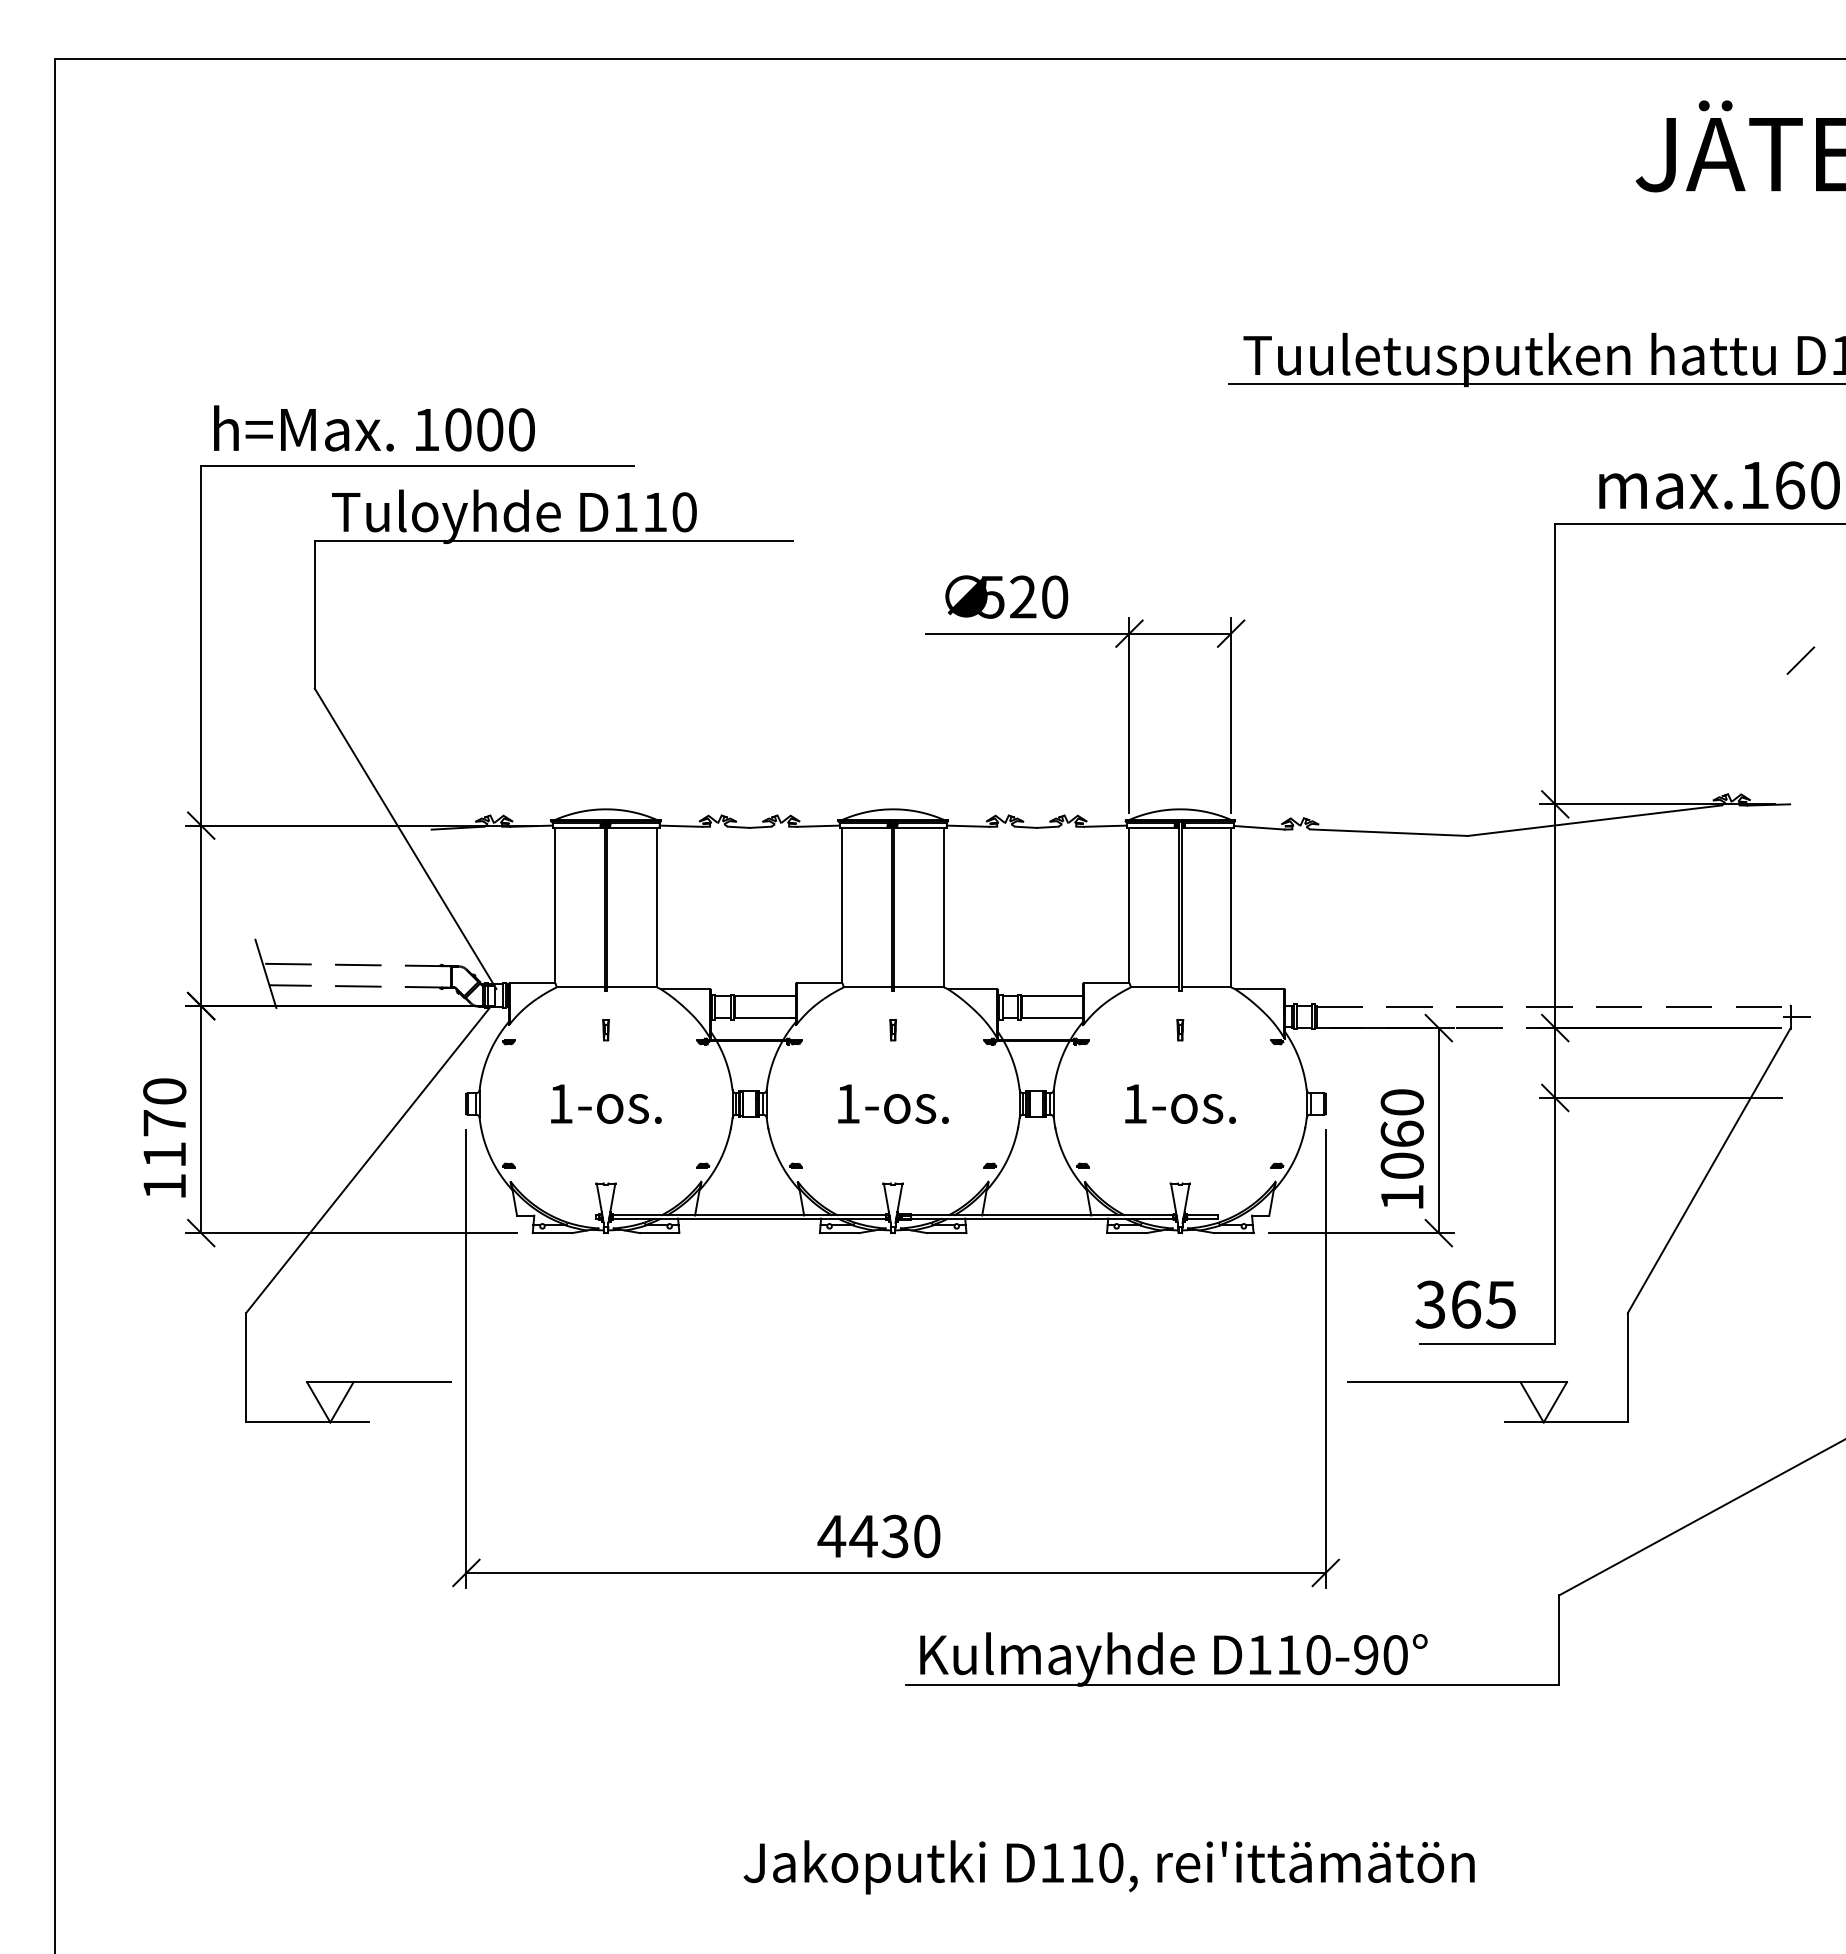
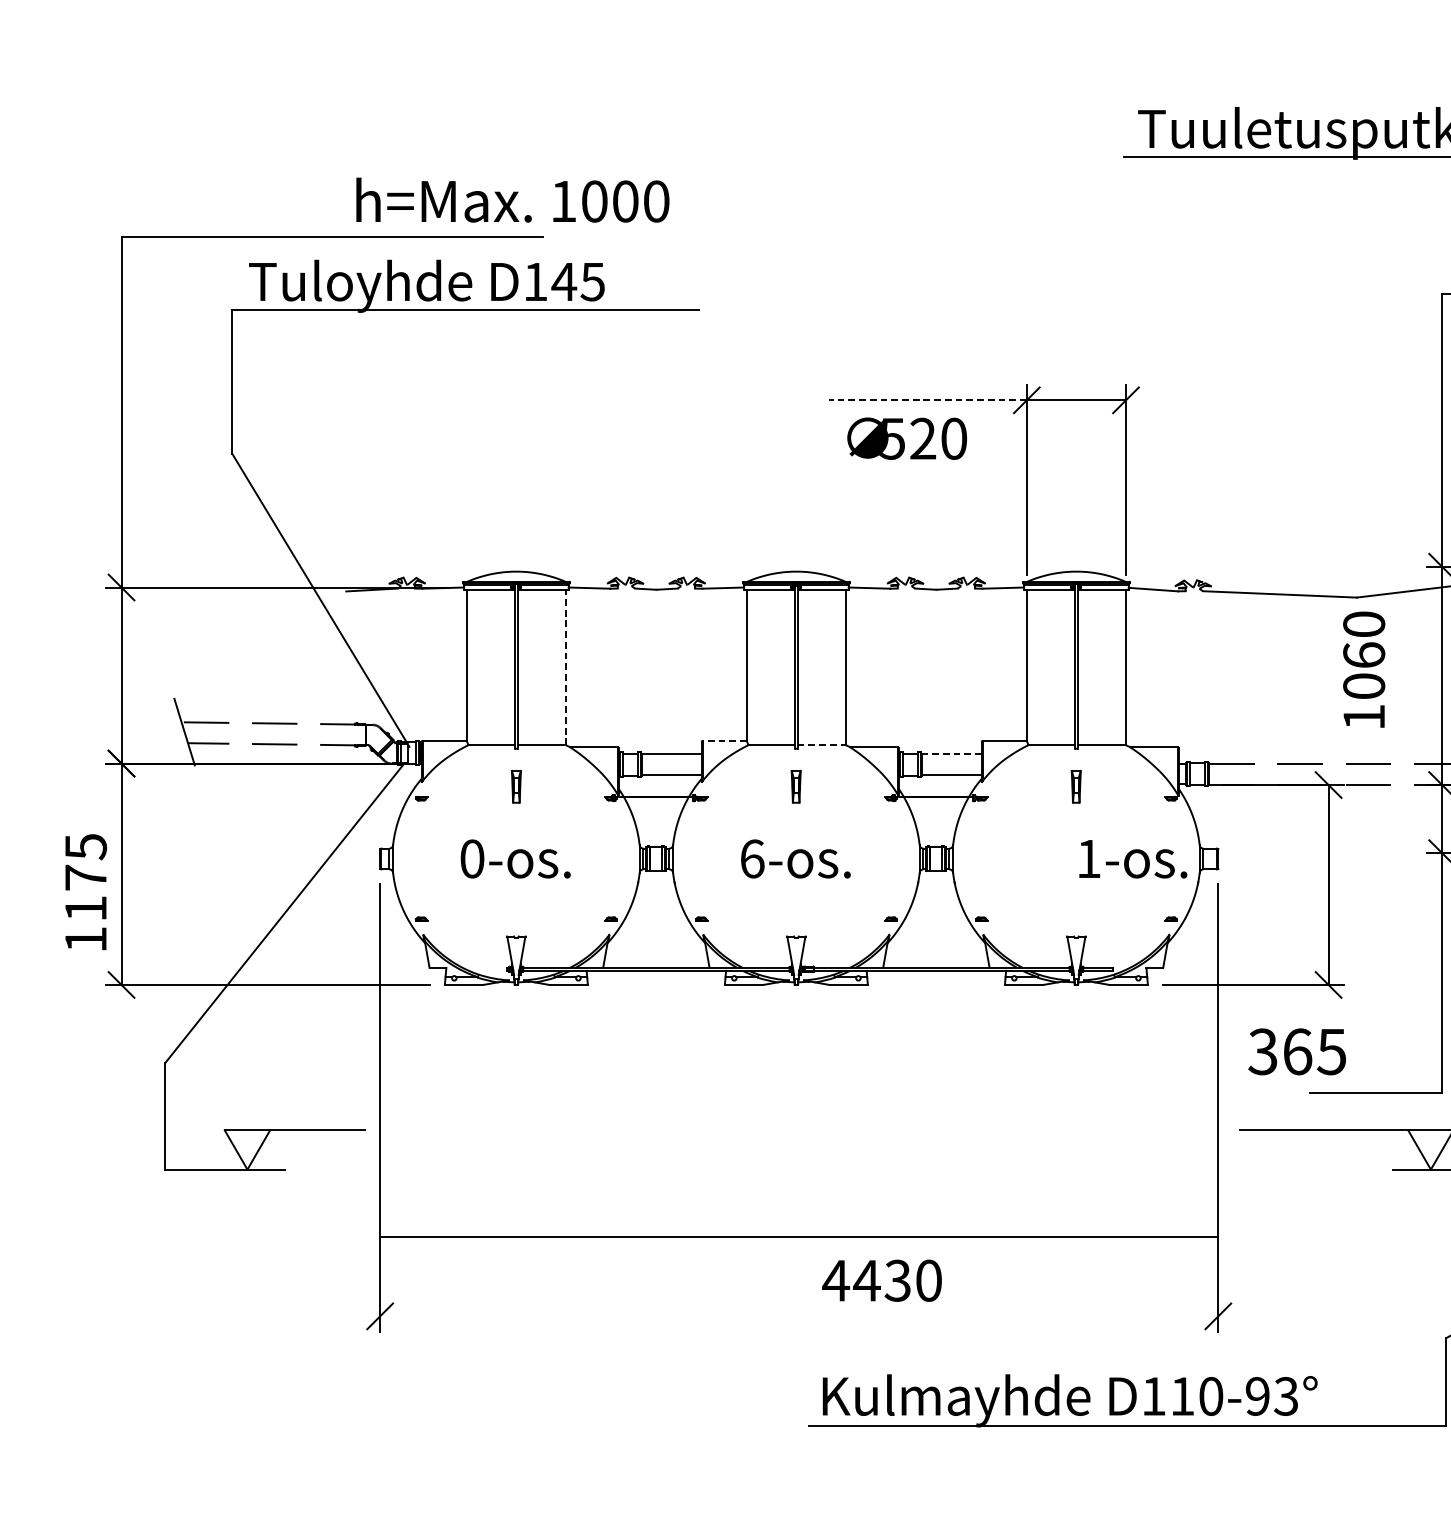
text: (374, 428) -> (512, 200), moved
text: (668, 512) -> (577, 282), D110 -> D145
text: (1006, 596) -> (906, 438), moved
line: (1027, 633) -> (927, 400), solid -> dashed
line: (656, 907) -> (565, 667), solid -> dashed
line: (819, 982) -> (724, 740), solid -> dashed
line: (919, 987) -> (822, 745), solid -> dashed
line: (1052, 996) -> (951, 754), solid -> dashed
part: (605, 1030) -> (515, 787), size x1.6
part: (893, 1030) -> (796, 787), size x1.6
part: (1180, 1030) -> (1076, 787), size x1.6
text: (164, 1091) -> (85, 846), 1170 -> 1175
text: (561, 1103) -> (472, 858), 1-os. -> 0-os.
text: (848, 1103) -> (752, 858), 1-os. -> 6-os.
text: (1180, 1103) -> (1133, 858), moved
text: (1401, 1148) -> (1363, 669), moved
text: (1465, 1304) -> (1297, 1051), moved
text: (878, 1536) -> (881, 1280), moved
line: (895, 1572) -> (798, 1236), moved
text: (1394, 1655) -> (1285, 1396), D110-90° -> D110-93°

